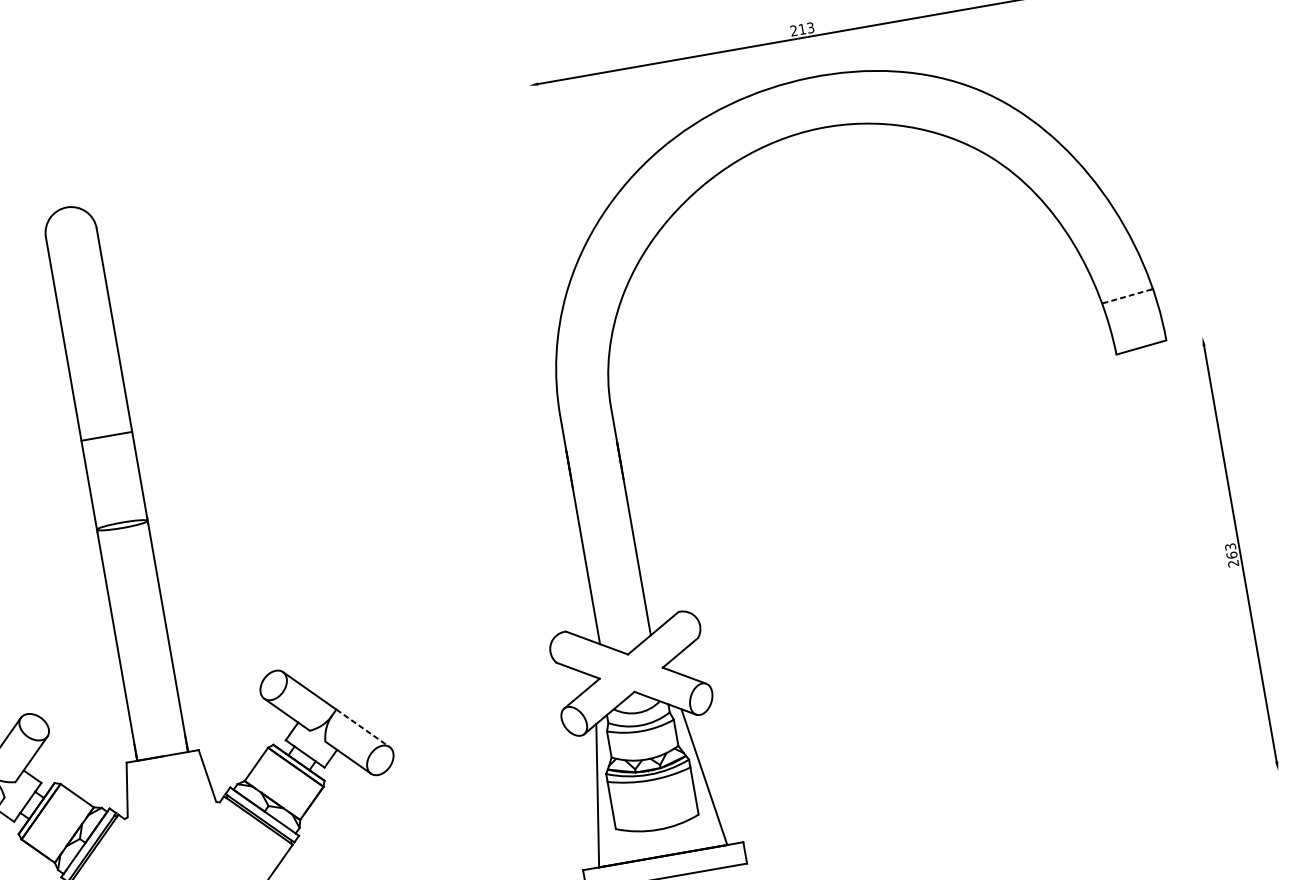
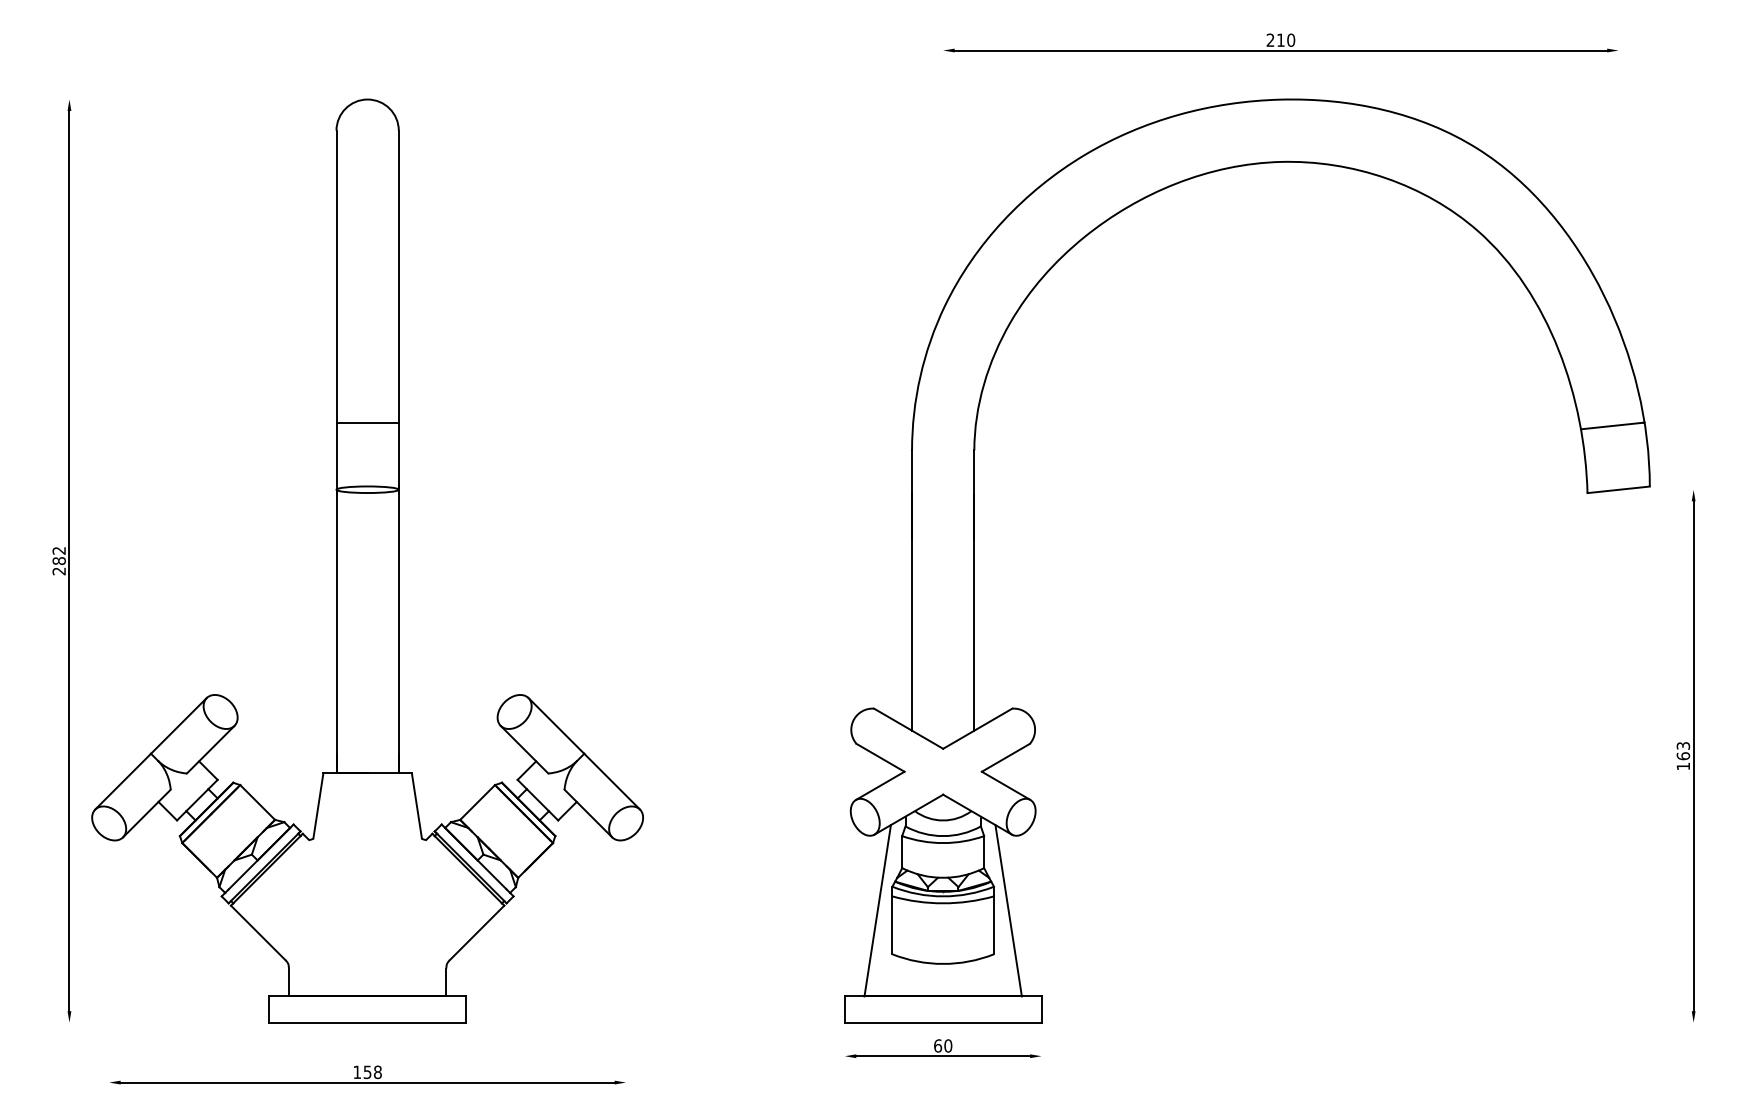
text: (810, 27) -> (1291, 39), 213 -> 210
line: (1126, 296) -> (1611, 426), dashed -> solid
line: (106, 436) -> (367, 422), moved
text: (1232, 563) -> (1682, 766), 263 -> 163
line: (363, 728) -> (612, 782), dashed -> solid

